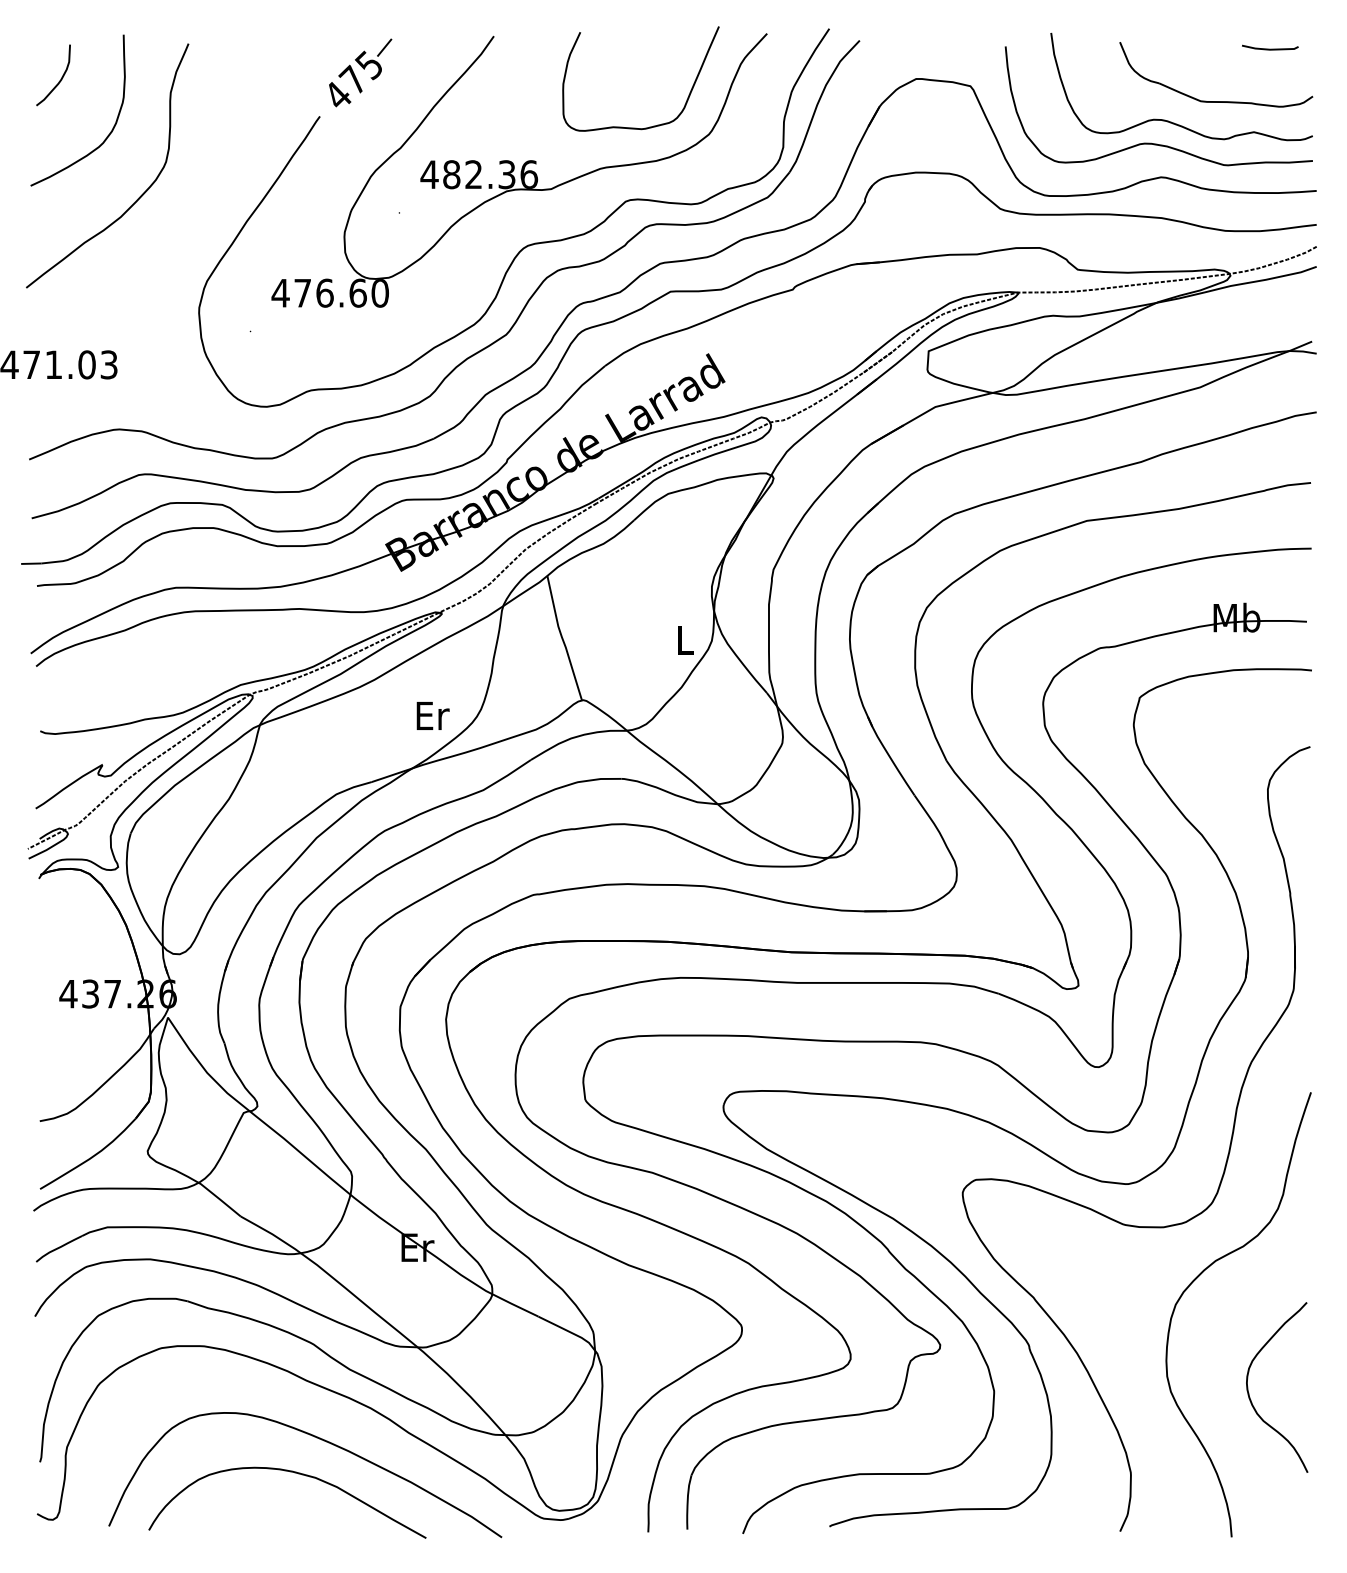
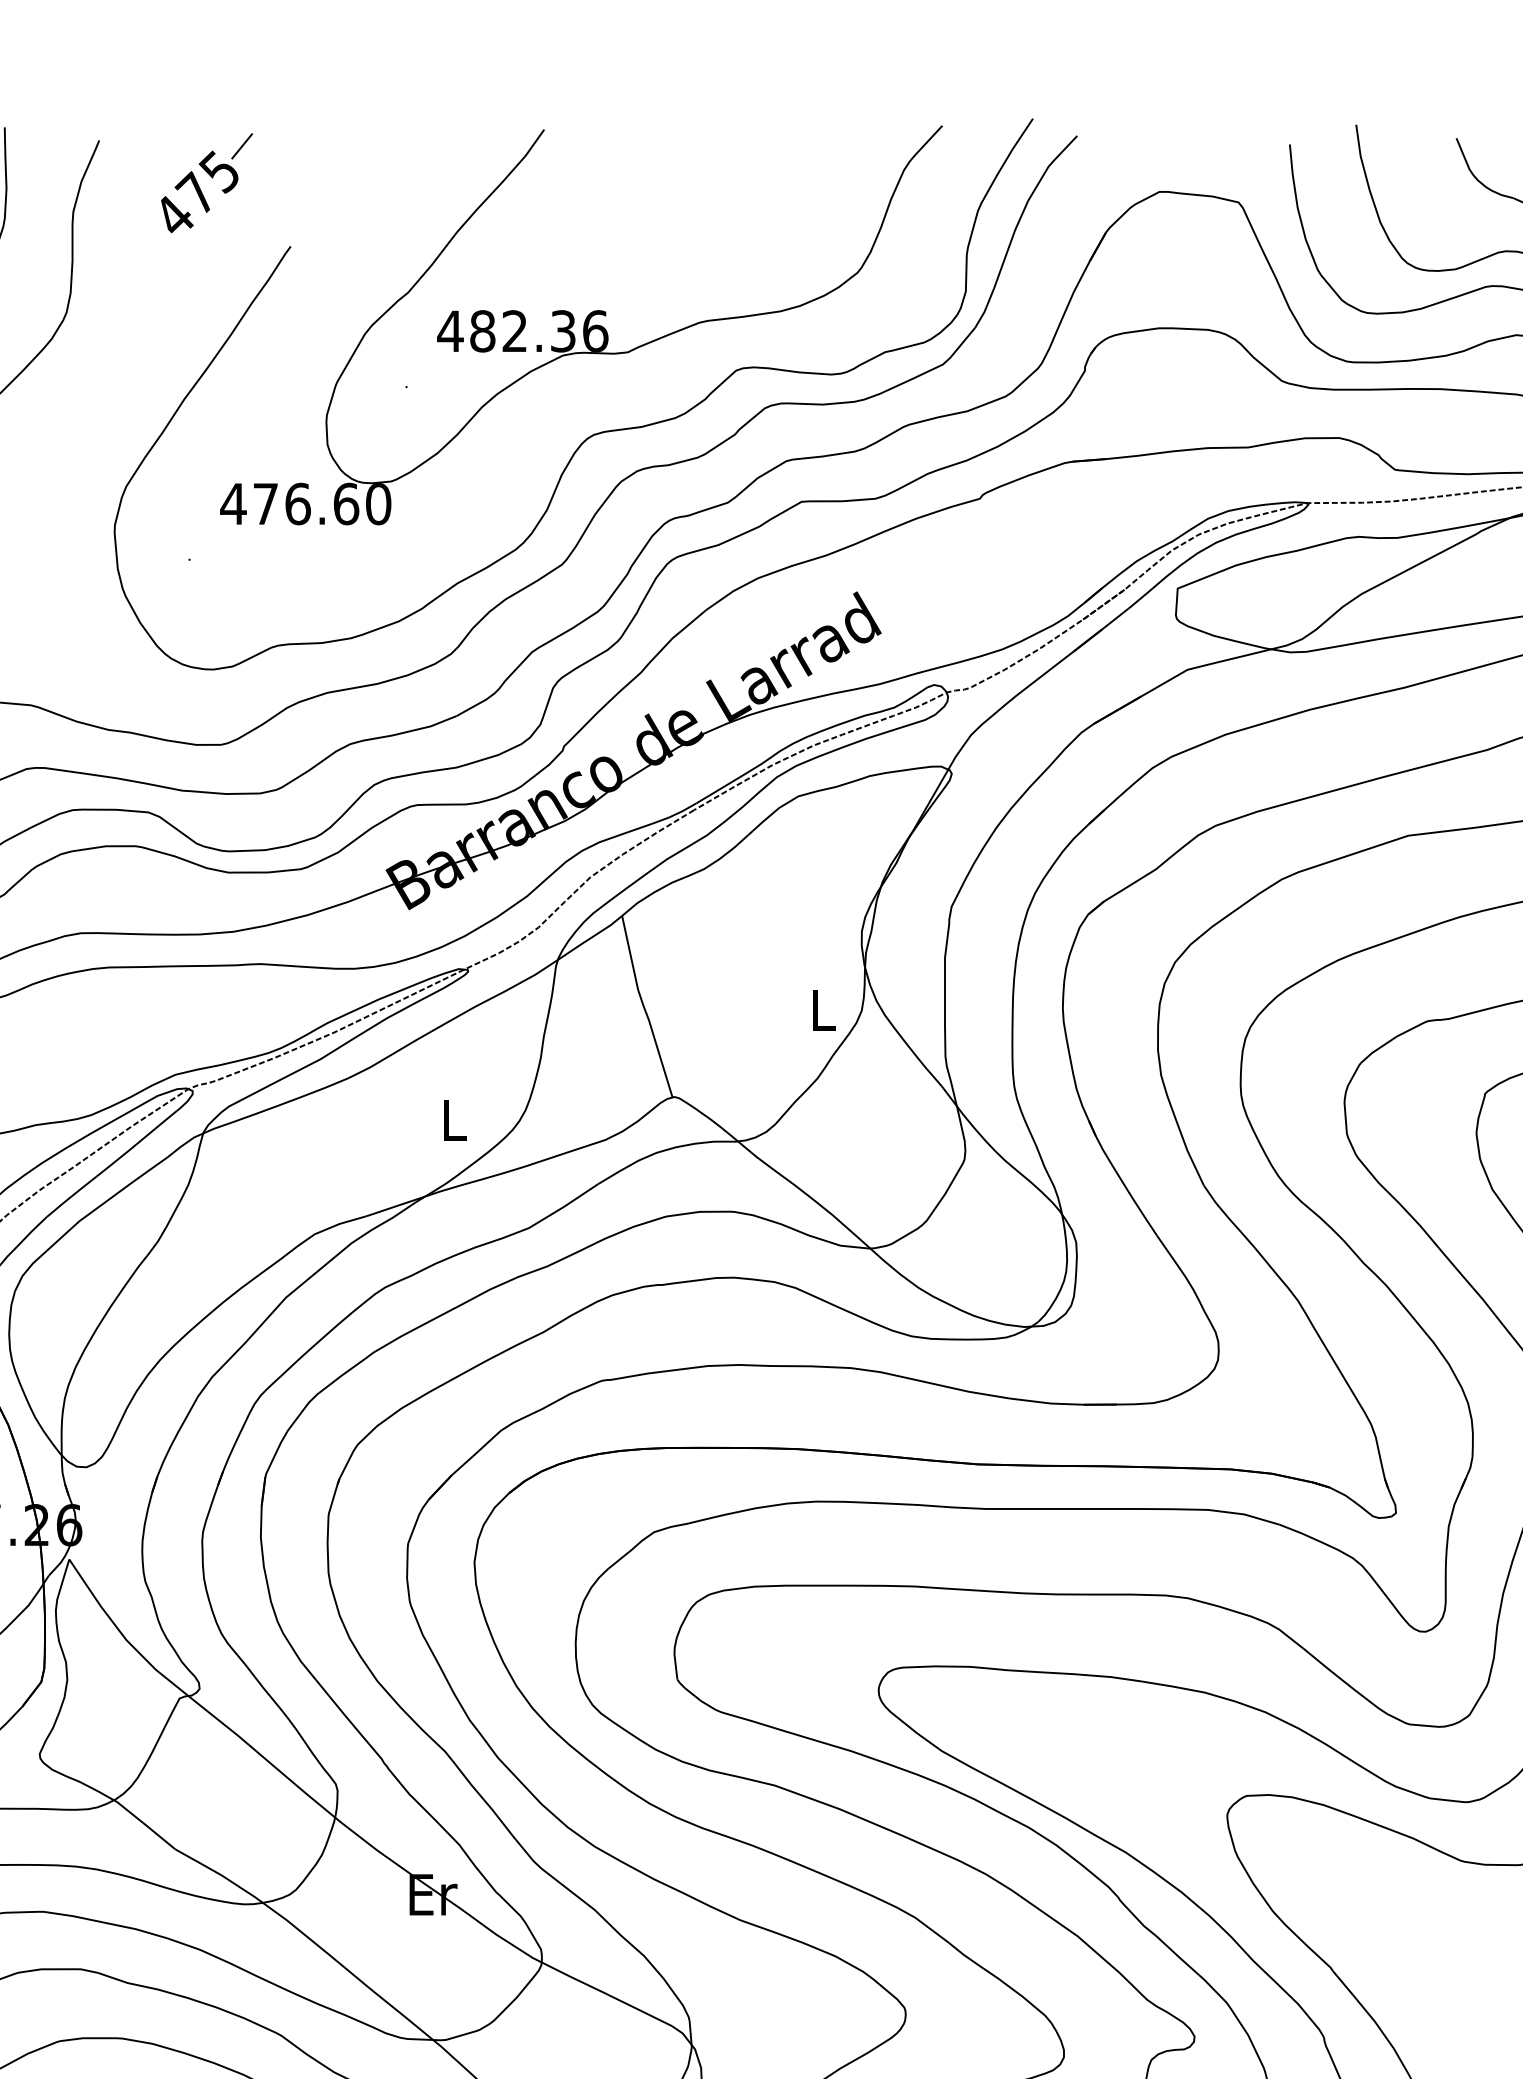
part: (360, 72) -> (207, 182), moved
curve: (653, 125) -> (776, 259), removed
text: (432, 715) -> (454, 1119), Er -> L

